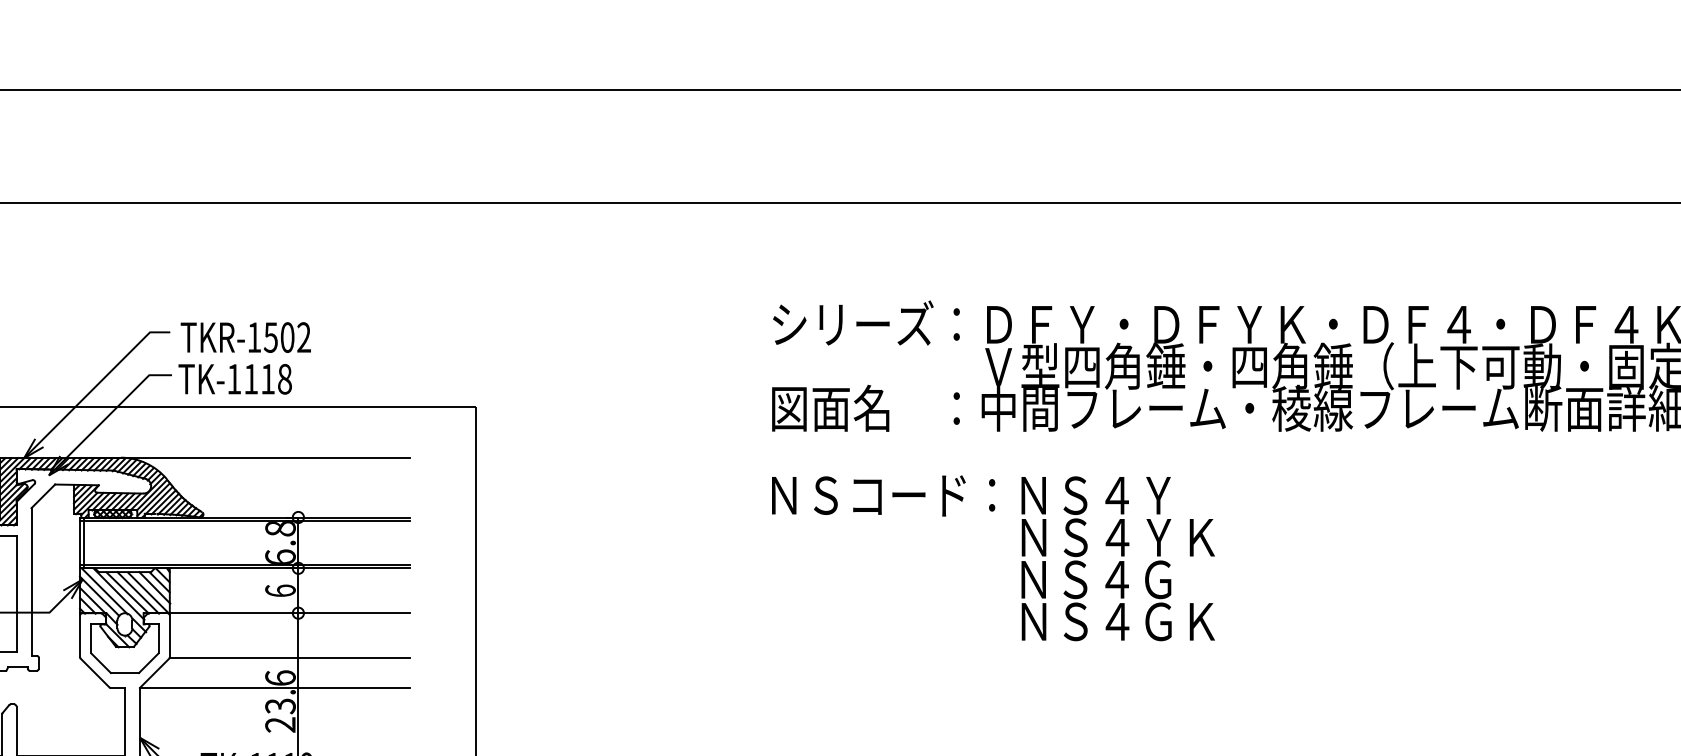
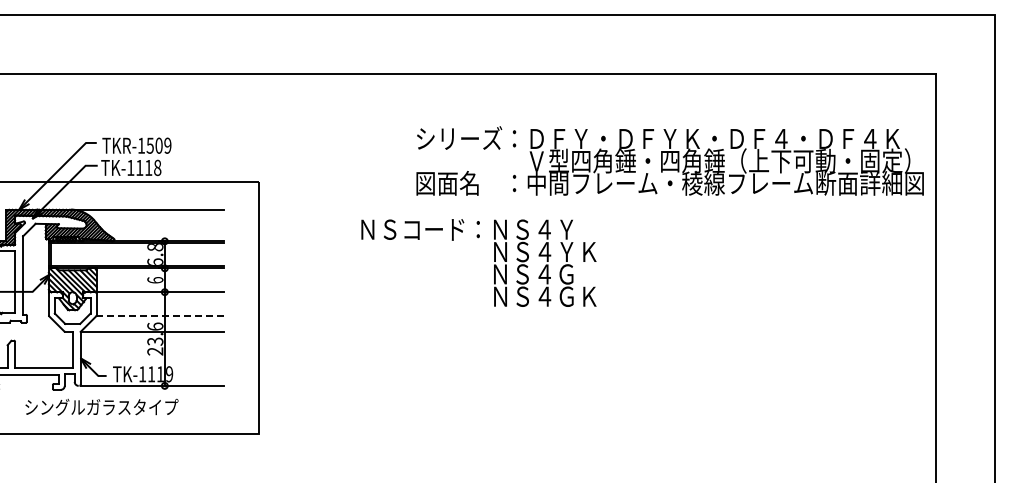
text: (303, 337) -> (167, 145), TKR-1502 -> TKR-1509
text: (992, 557) -> (478, 262), moved
line: (290, 659) -> (160, 316), solid -> dashed

